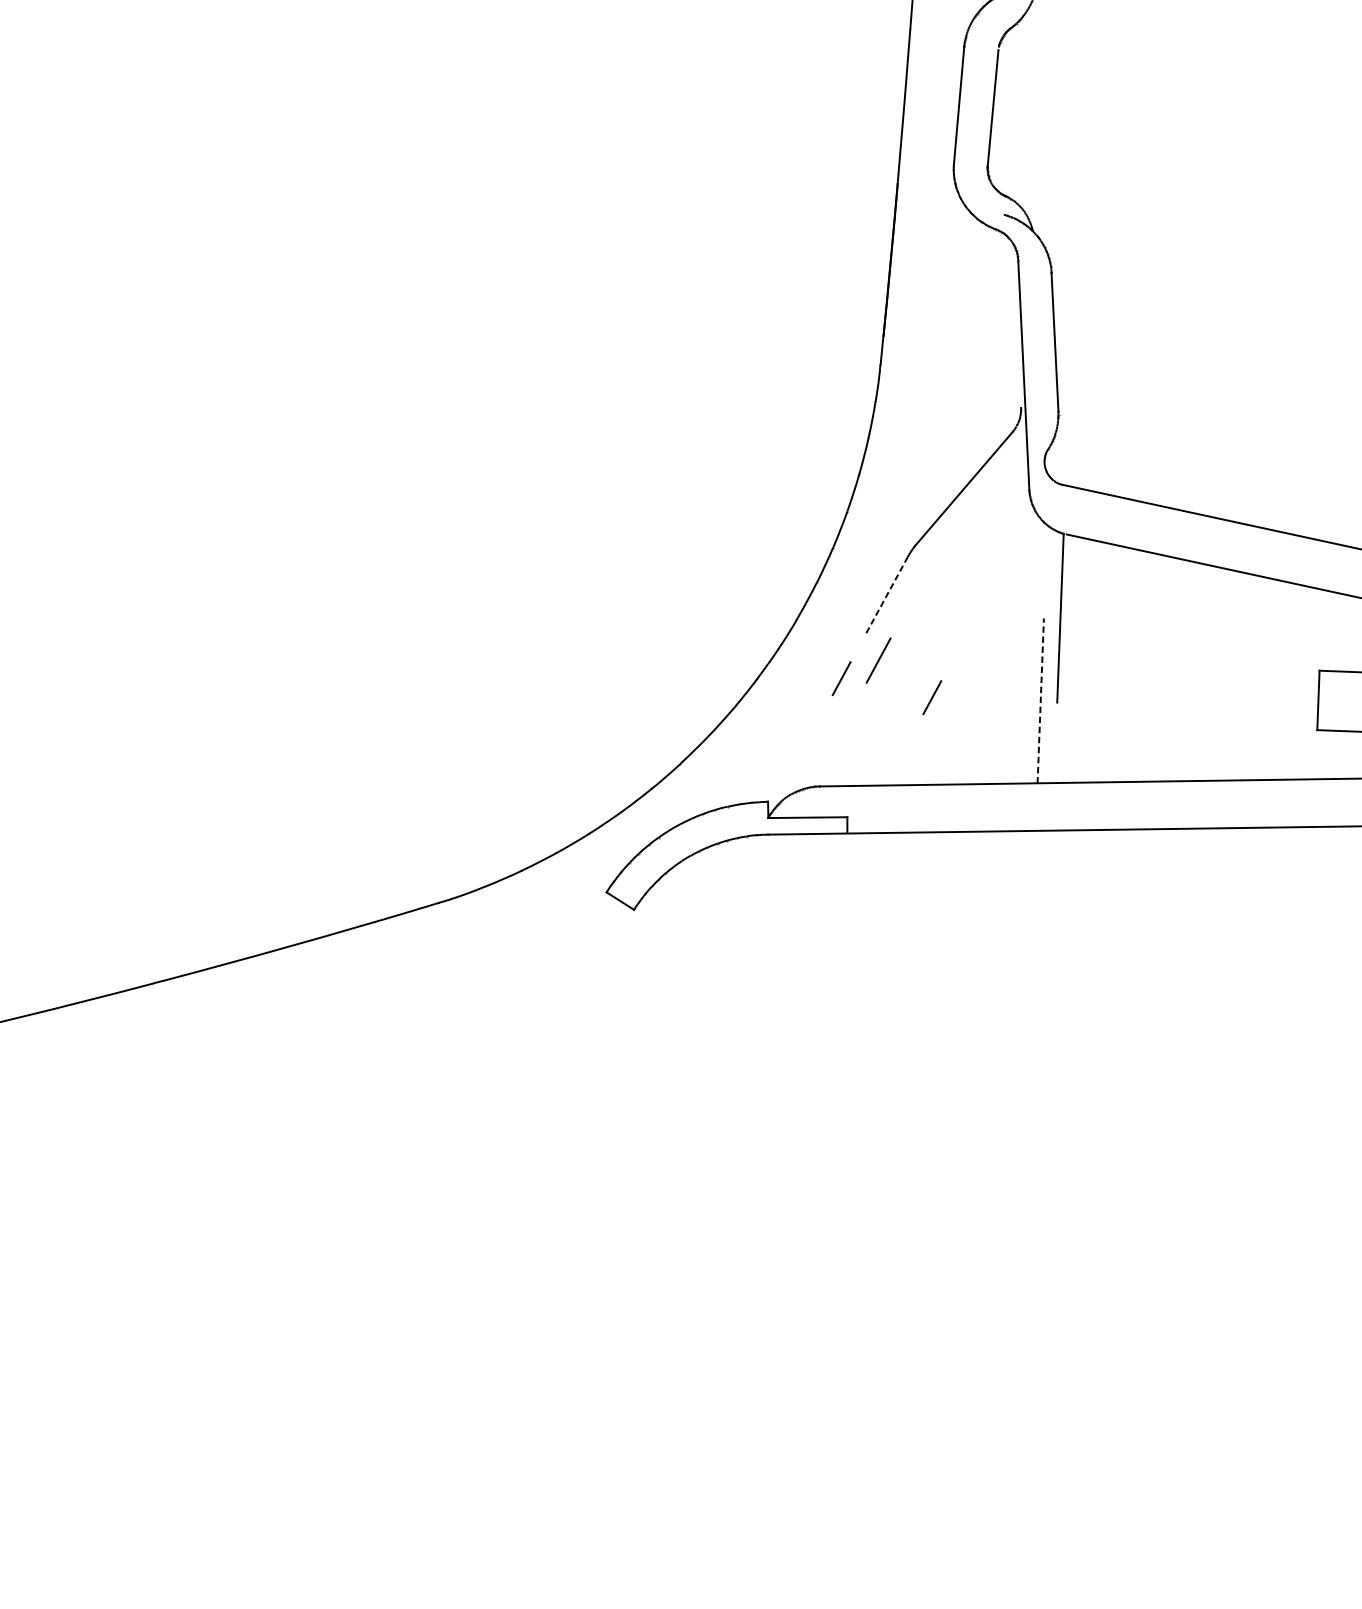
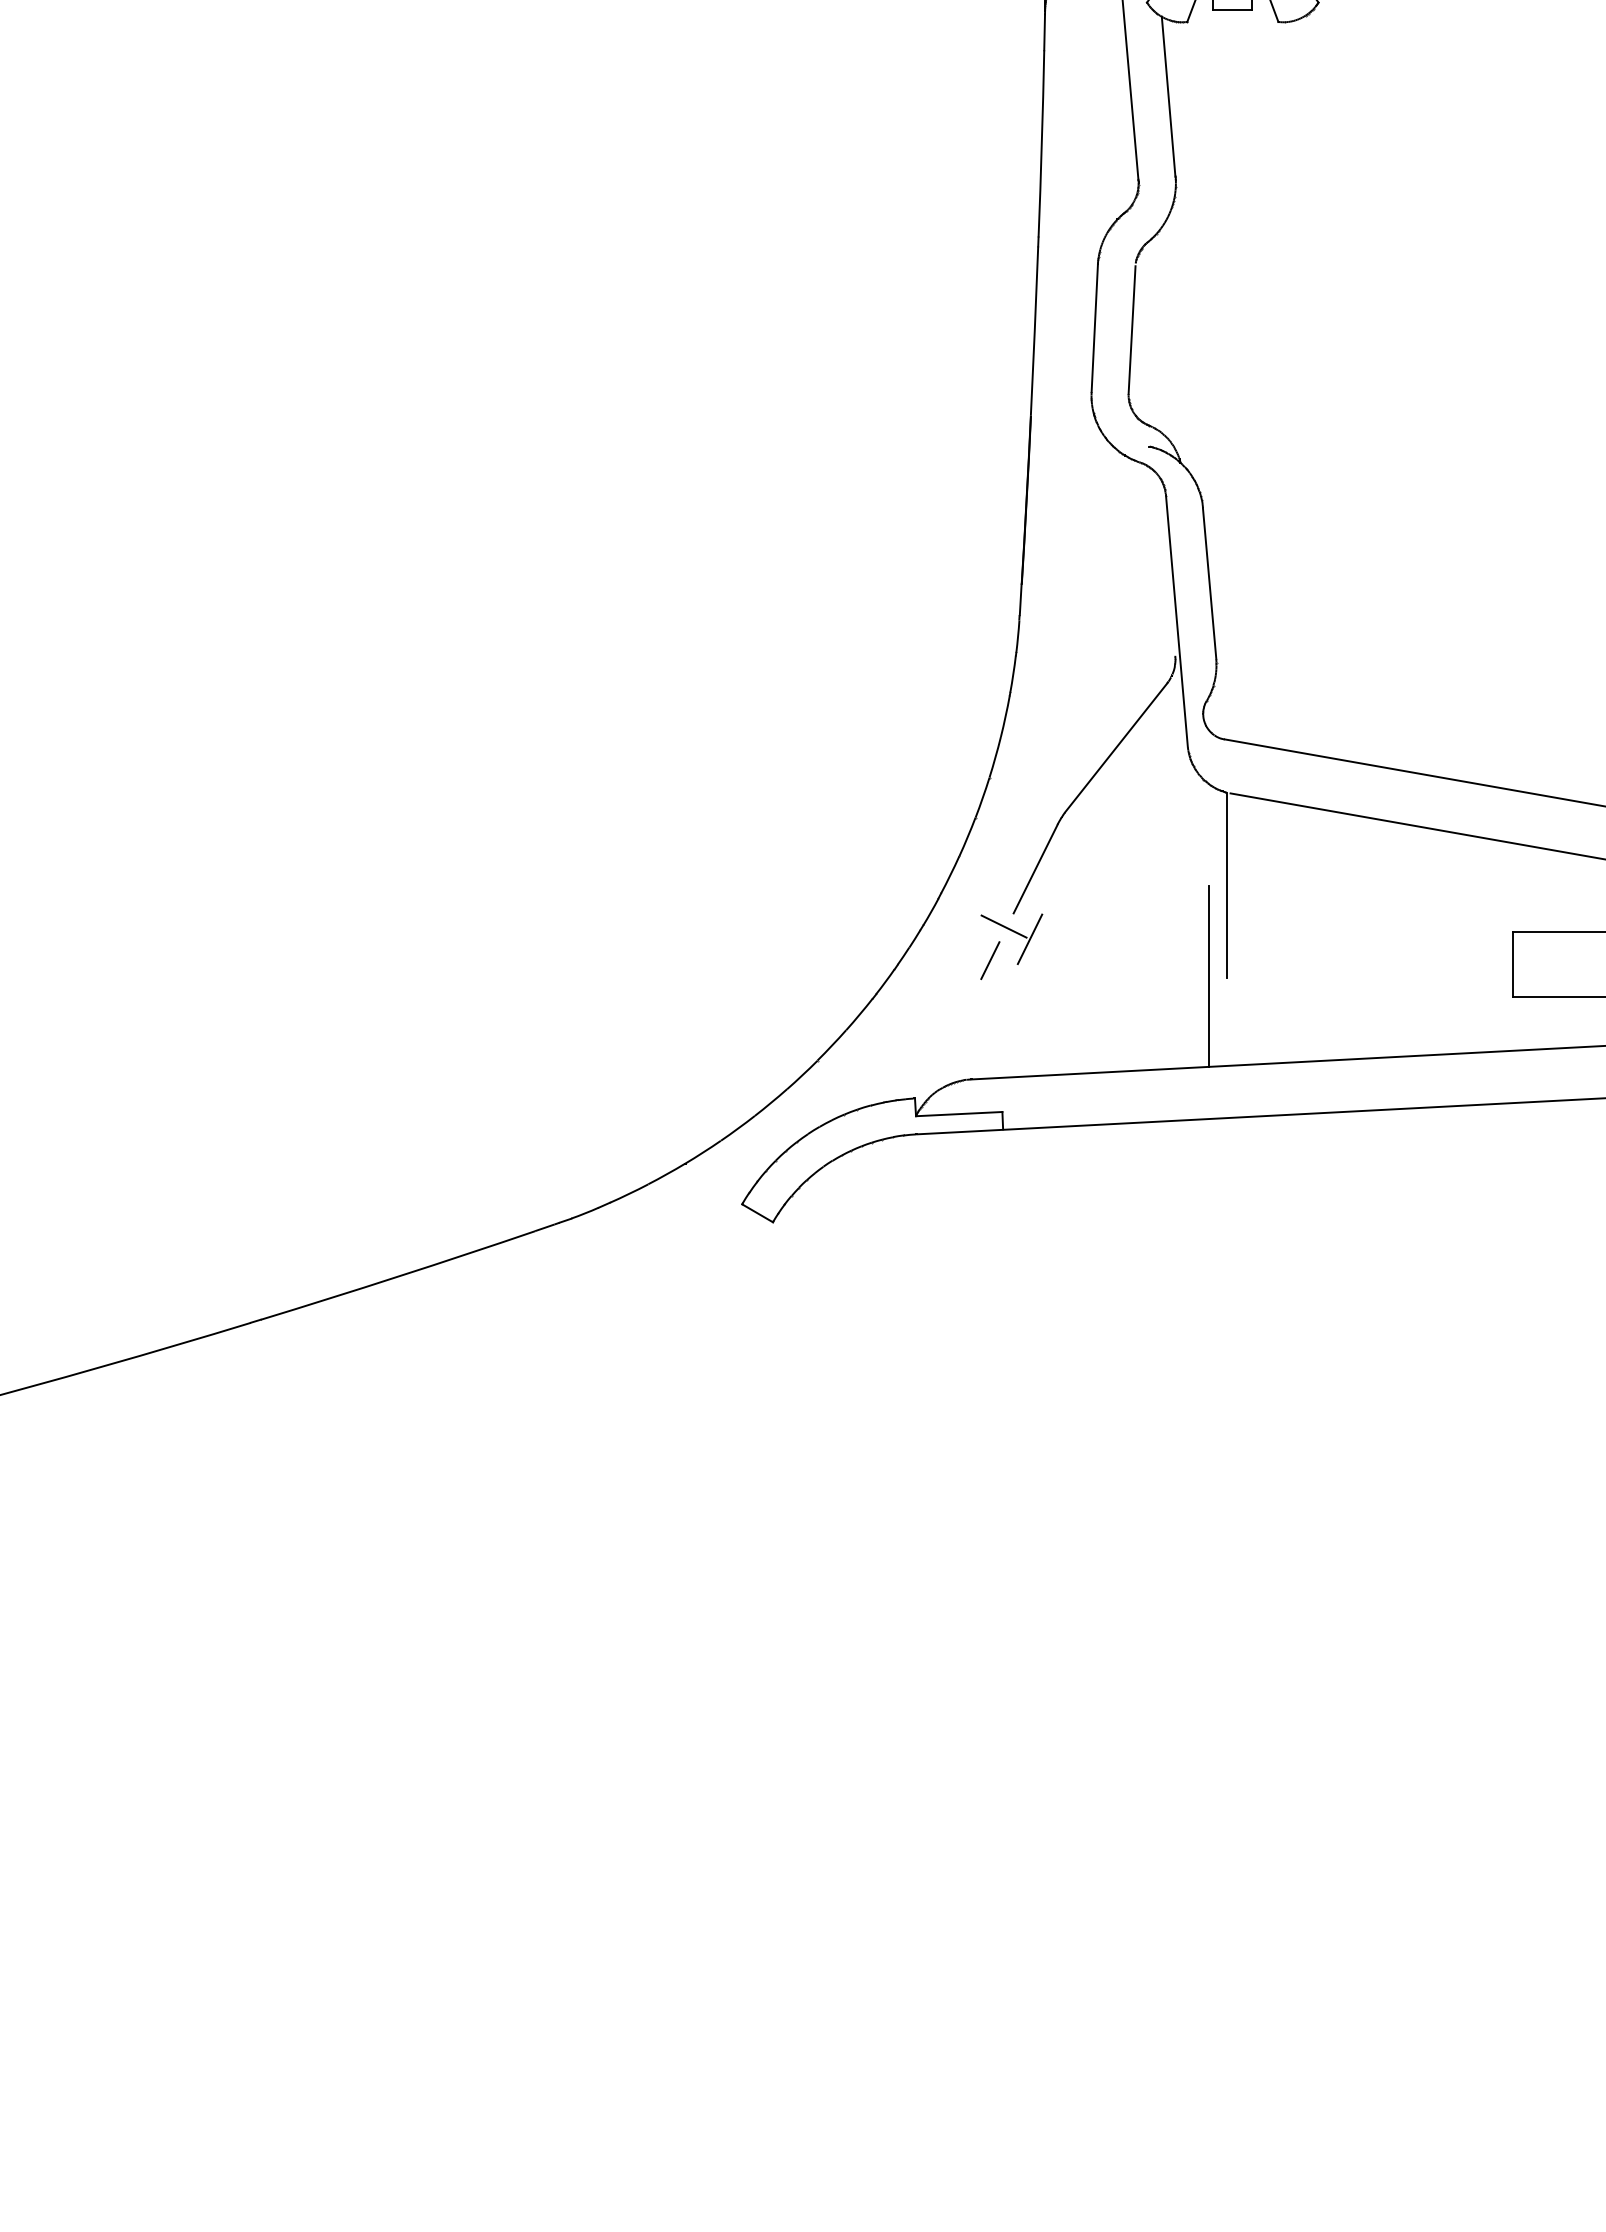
line: (886, 597) -> (1035, 869), dashed -> solid
line: (857, 648) -> (1006, 927), added
line: (932, 697) -> (1090, 977), removed
line: (1041, 700) -> (1209, 976), dashed -> solid

